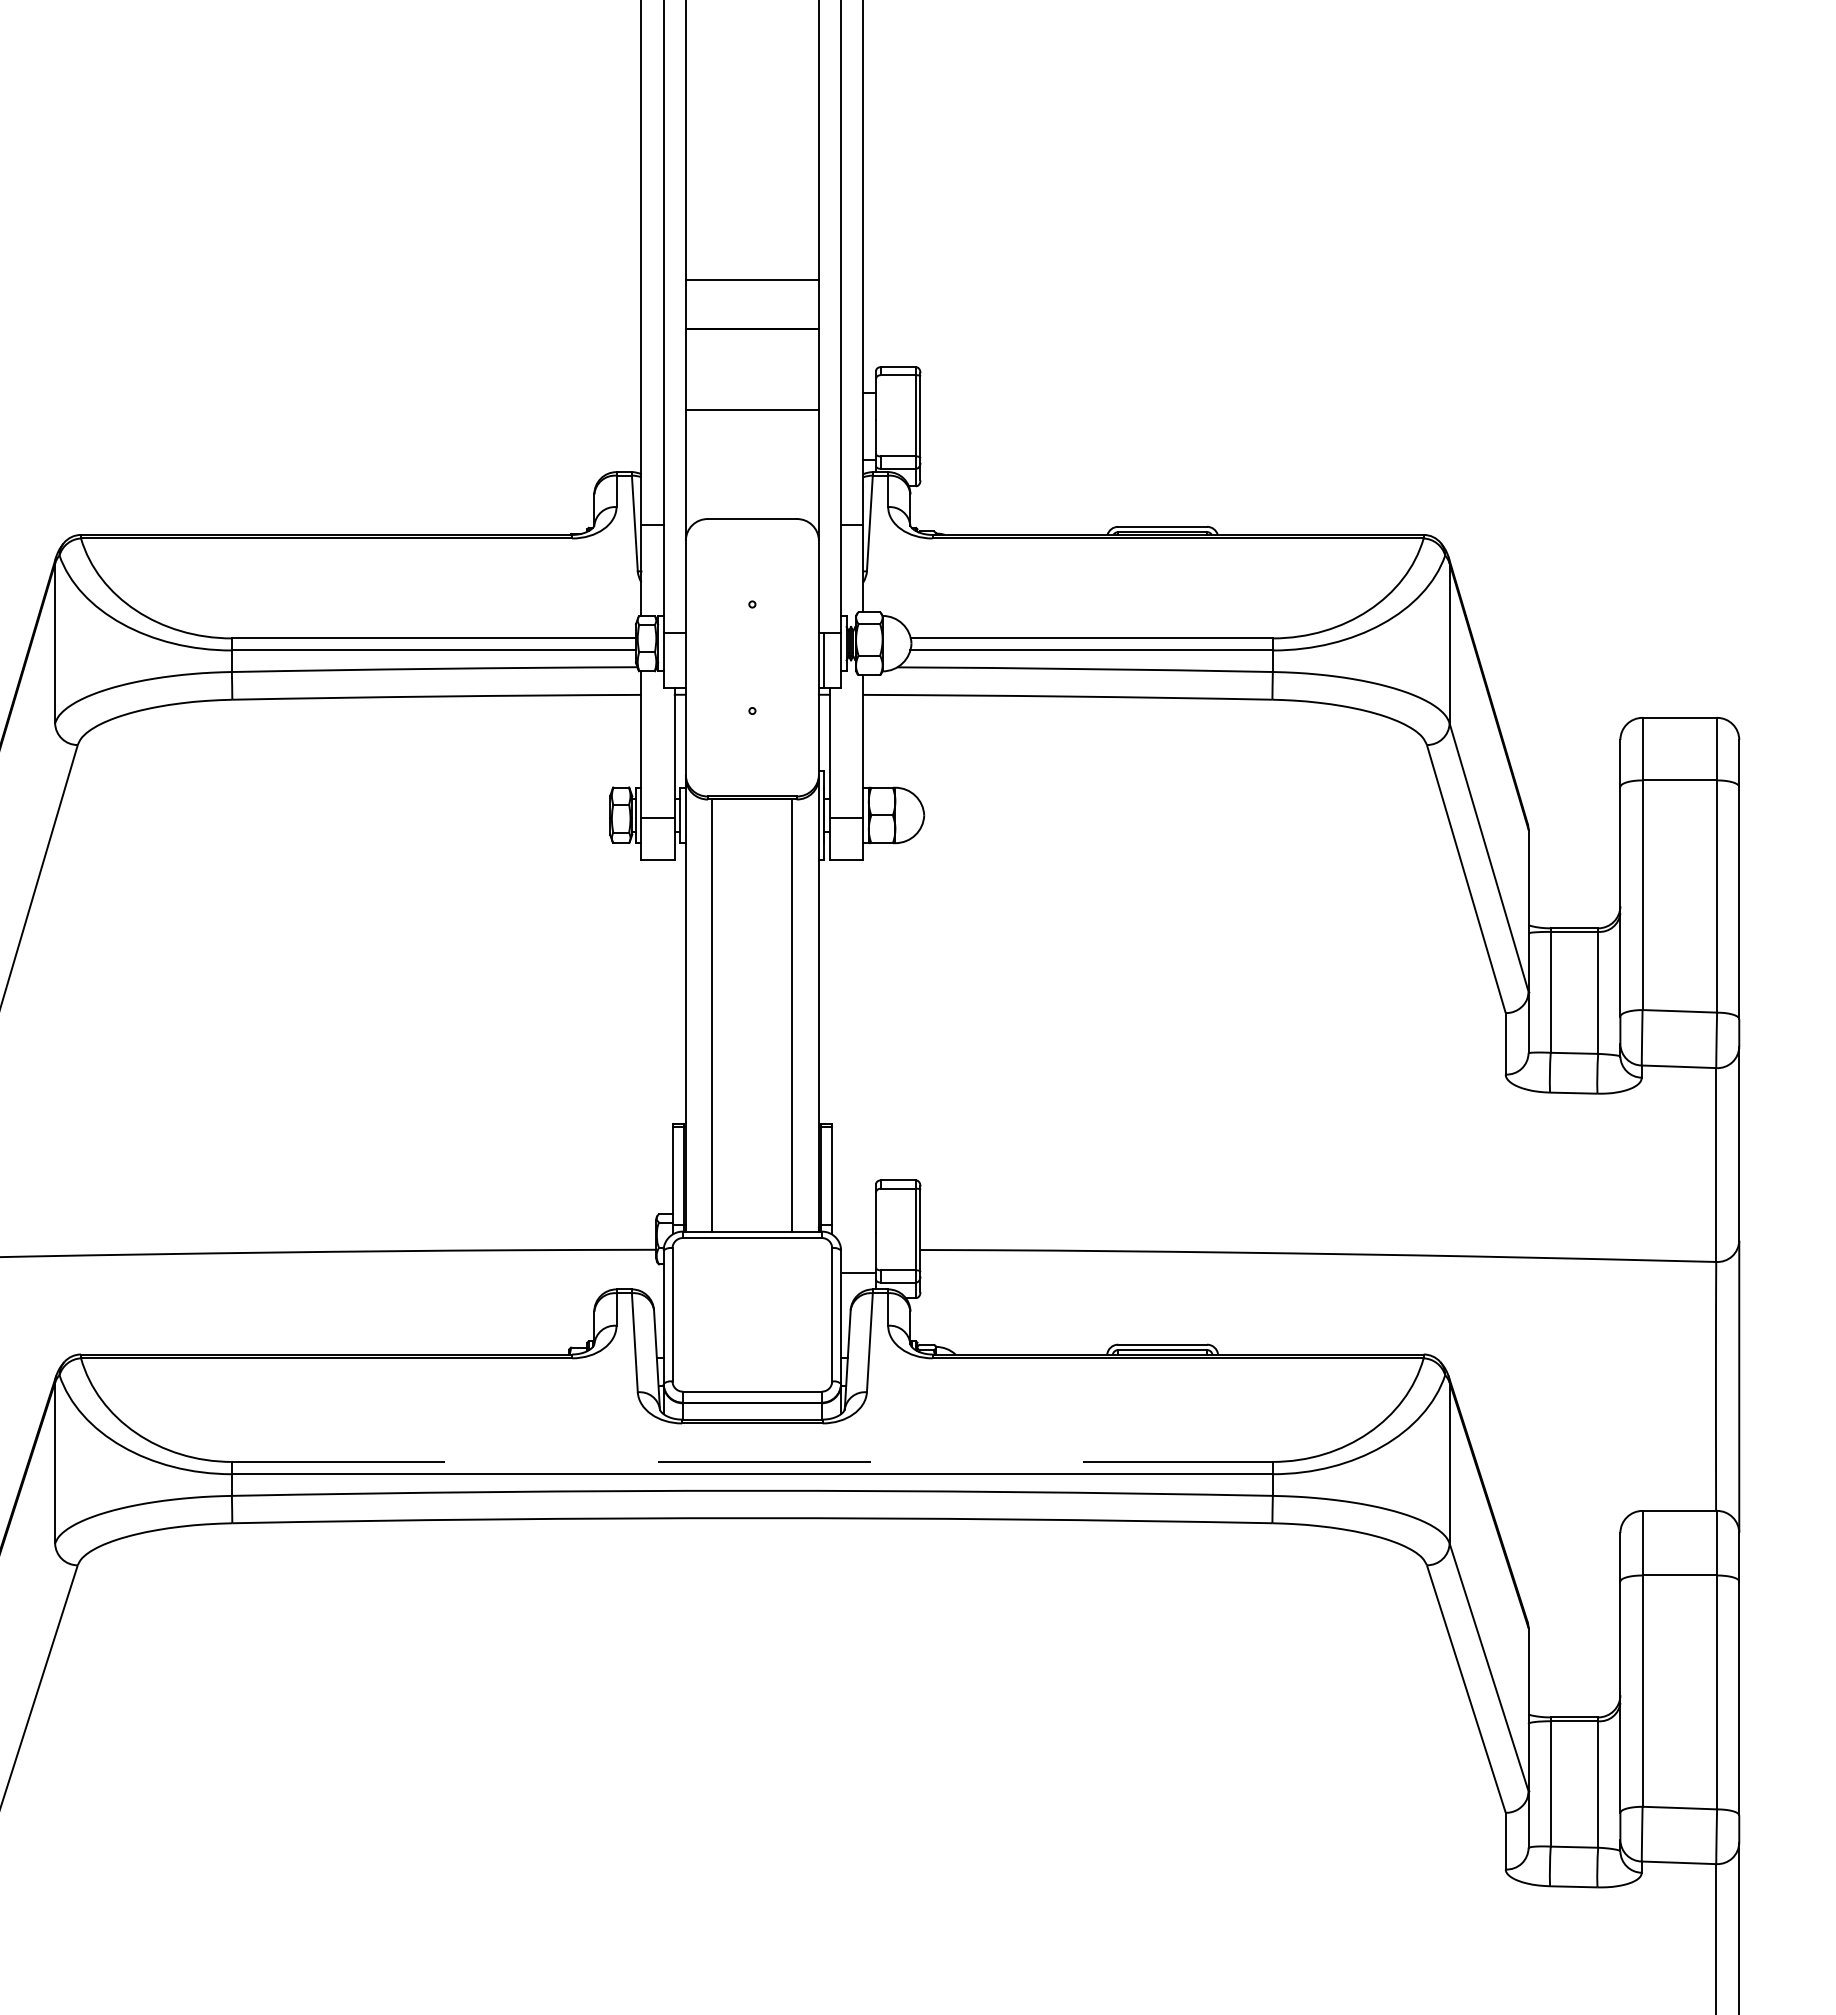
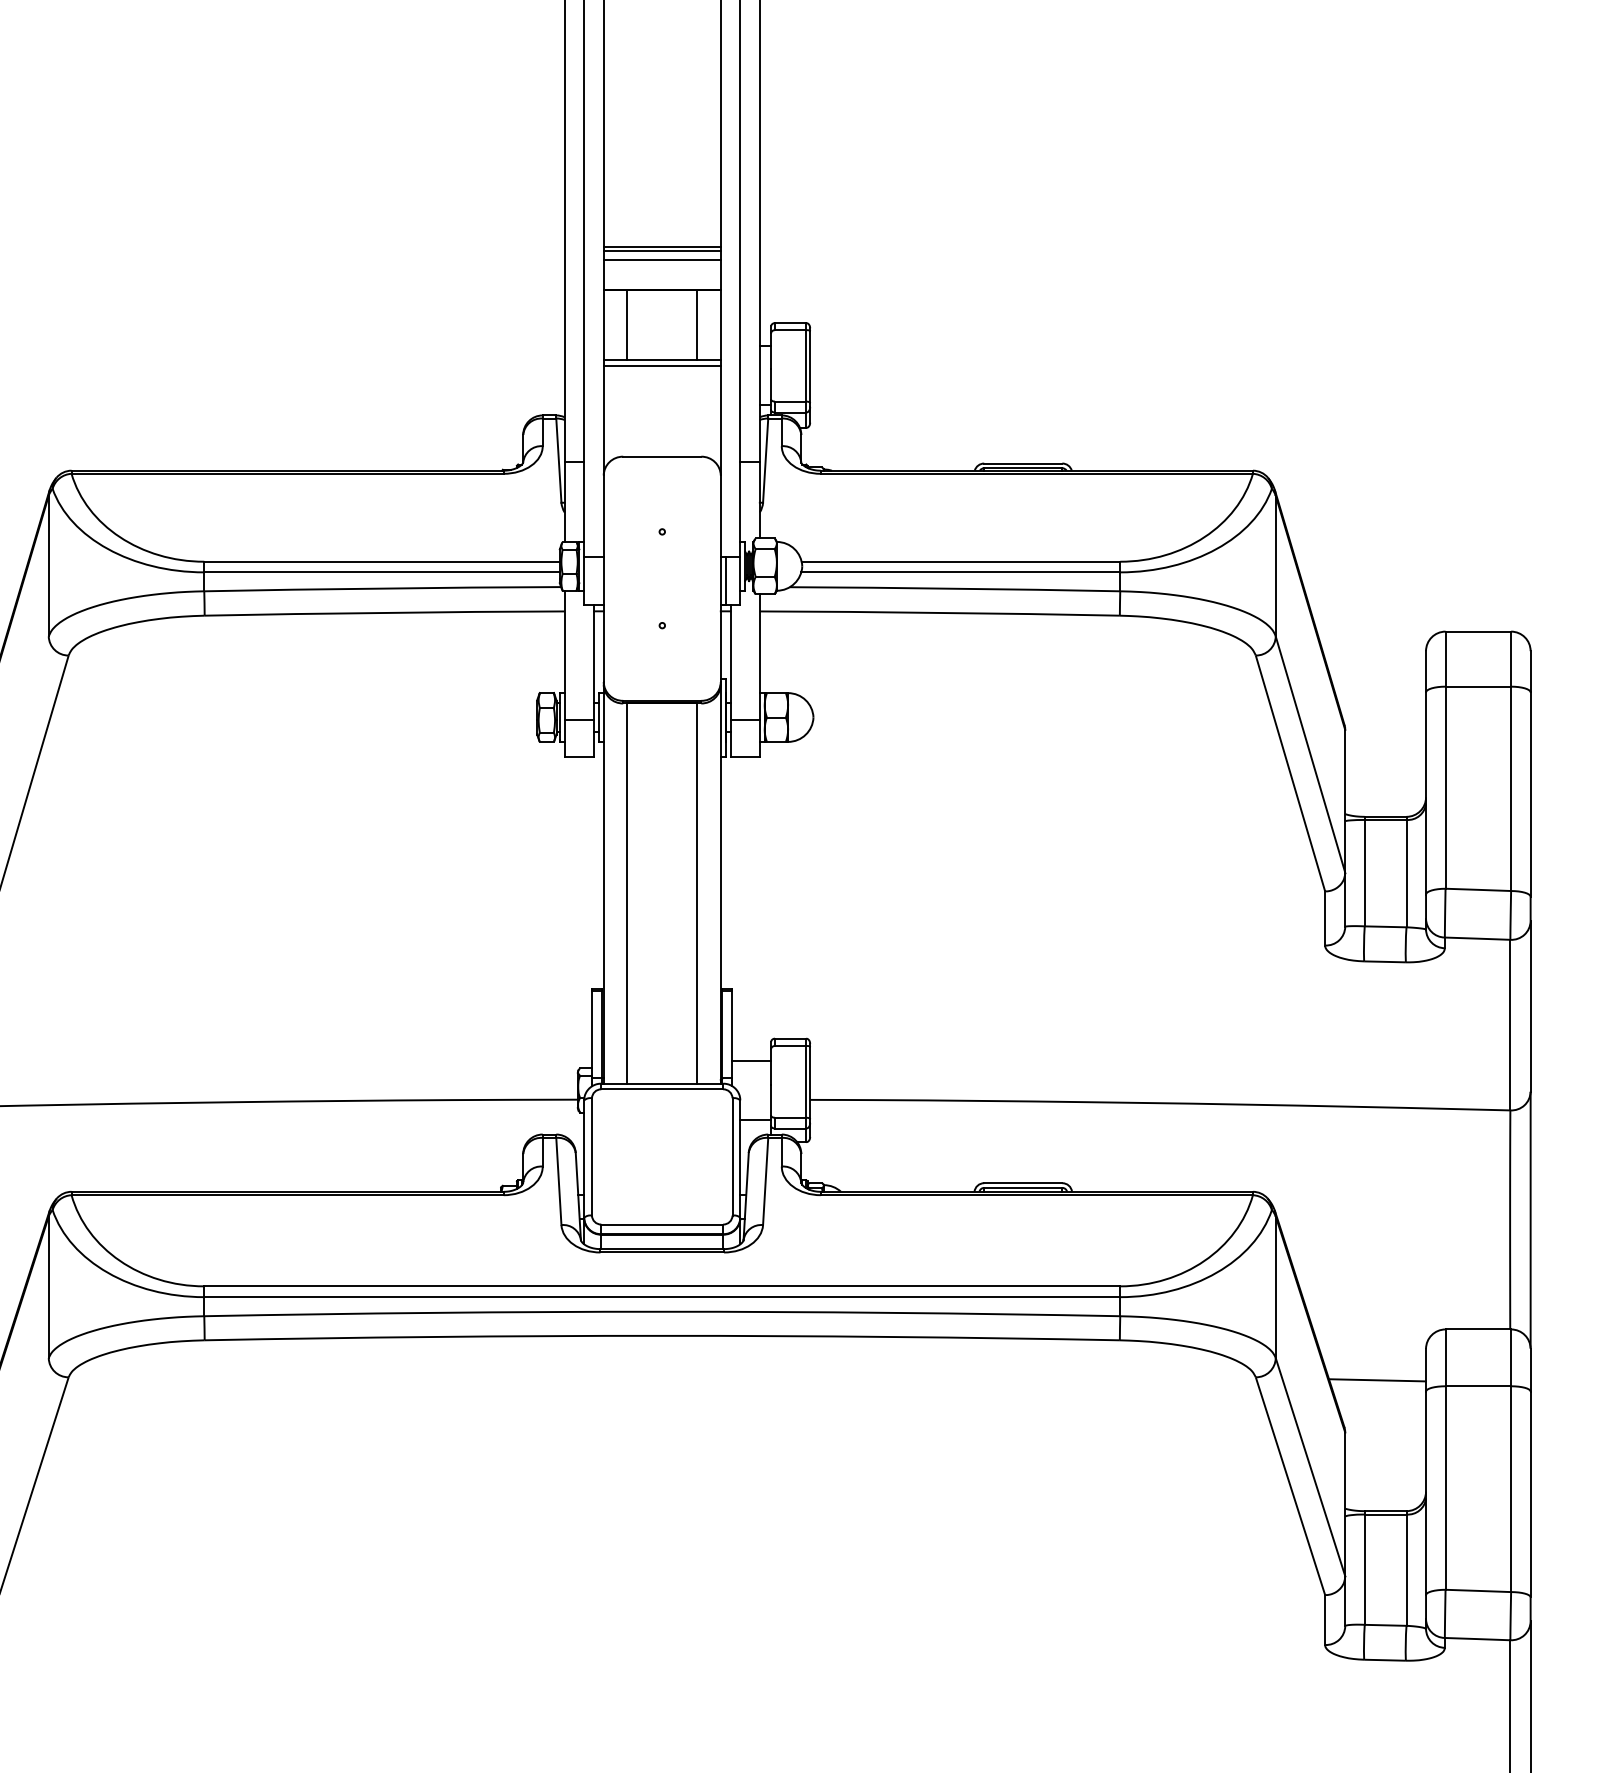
line: (751, 284) -> (661, 250), added
line: (751, 295) -> (661, 260), added
line: (712, 369) -> (627, 325), added
line: (792, 369) -> (697, 325), added
line: (751, 415) -> (661, 365), added
line: (853, 1206) -> (751, 1061), added
line: (752, 1461) -> (662, 1285), dashed -> solid
line: (1565, 1568) -> (1377, 1380), added

